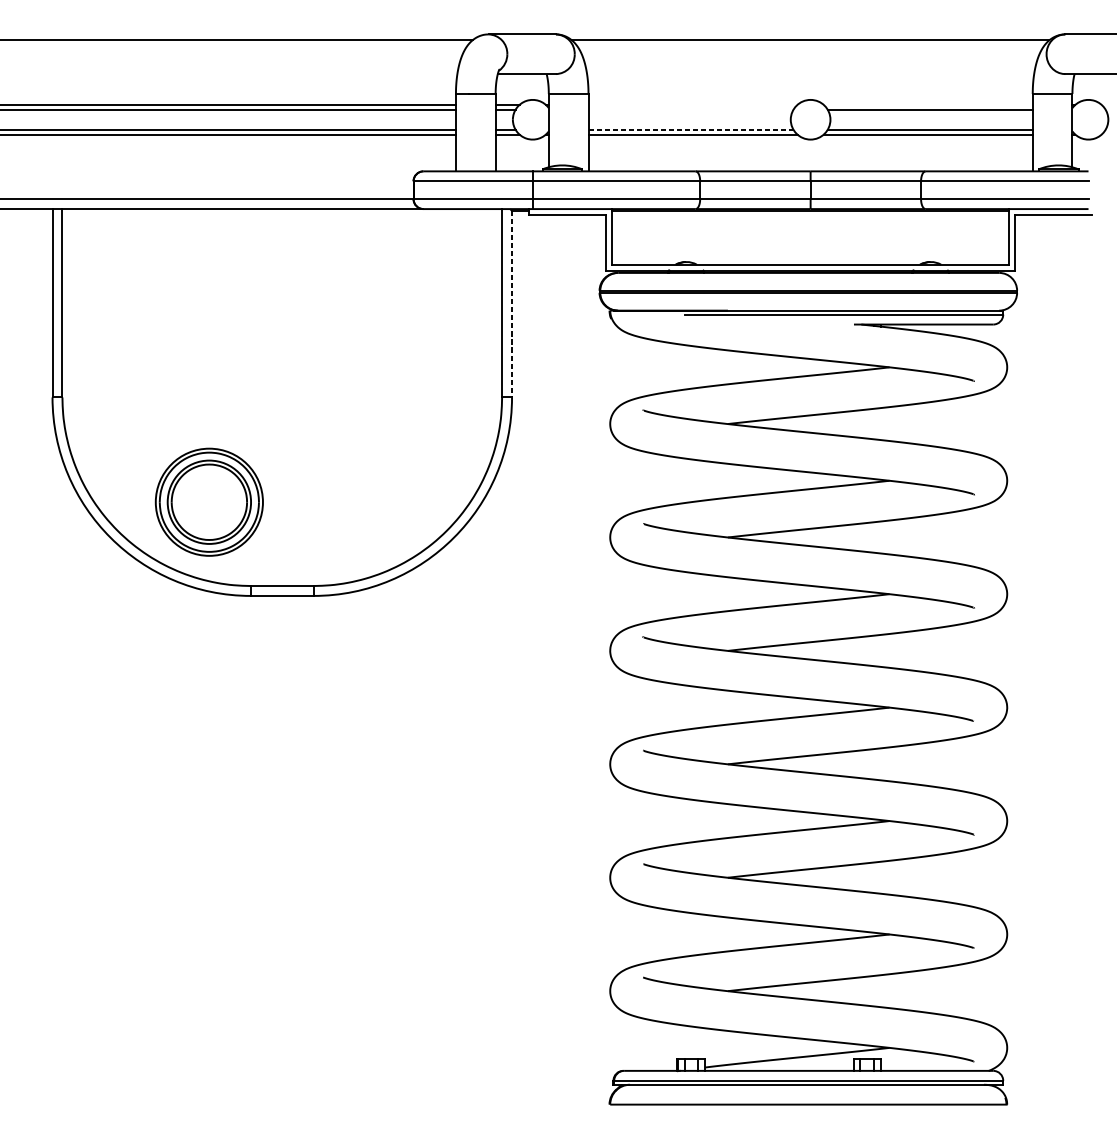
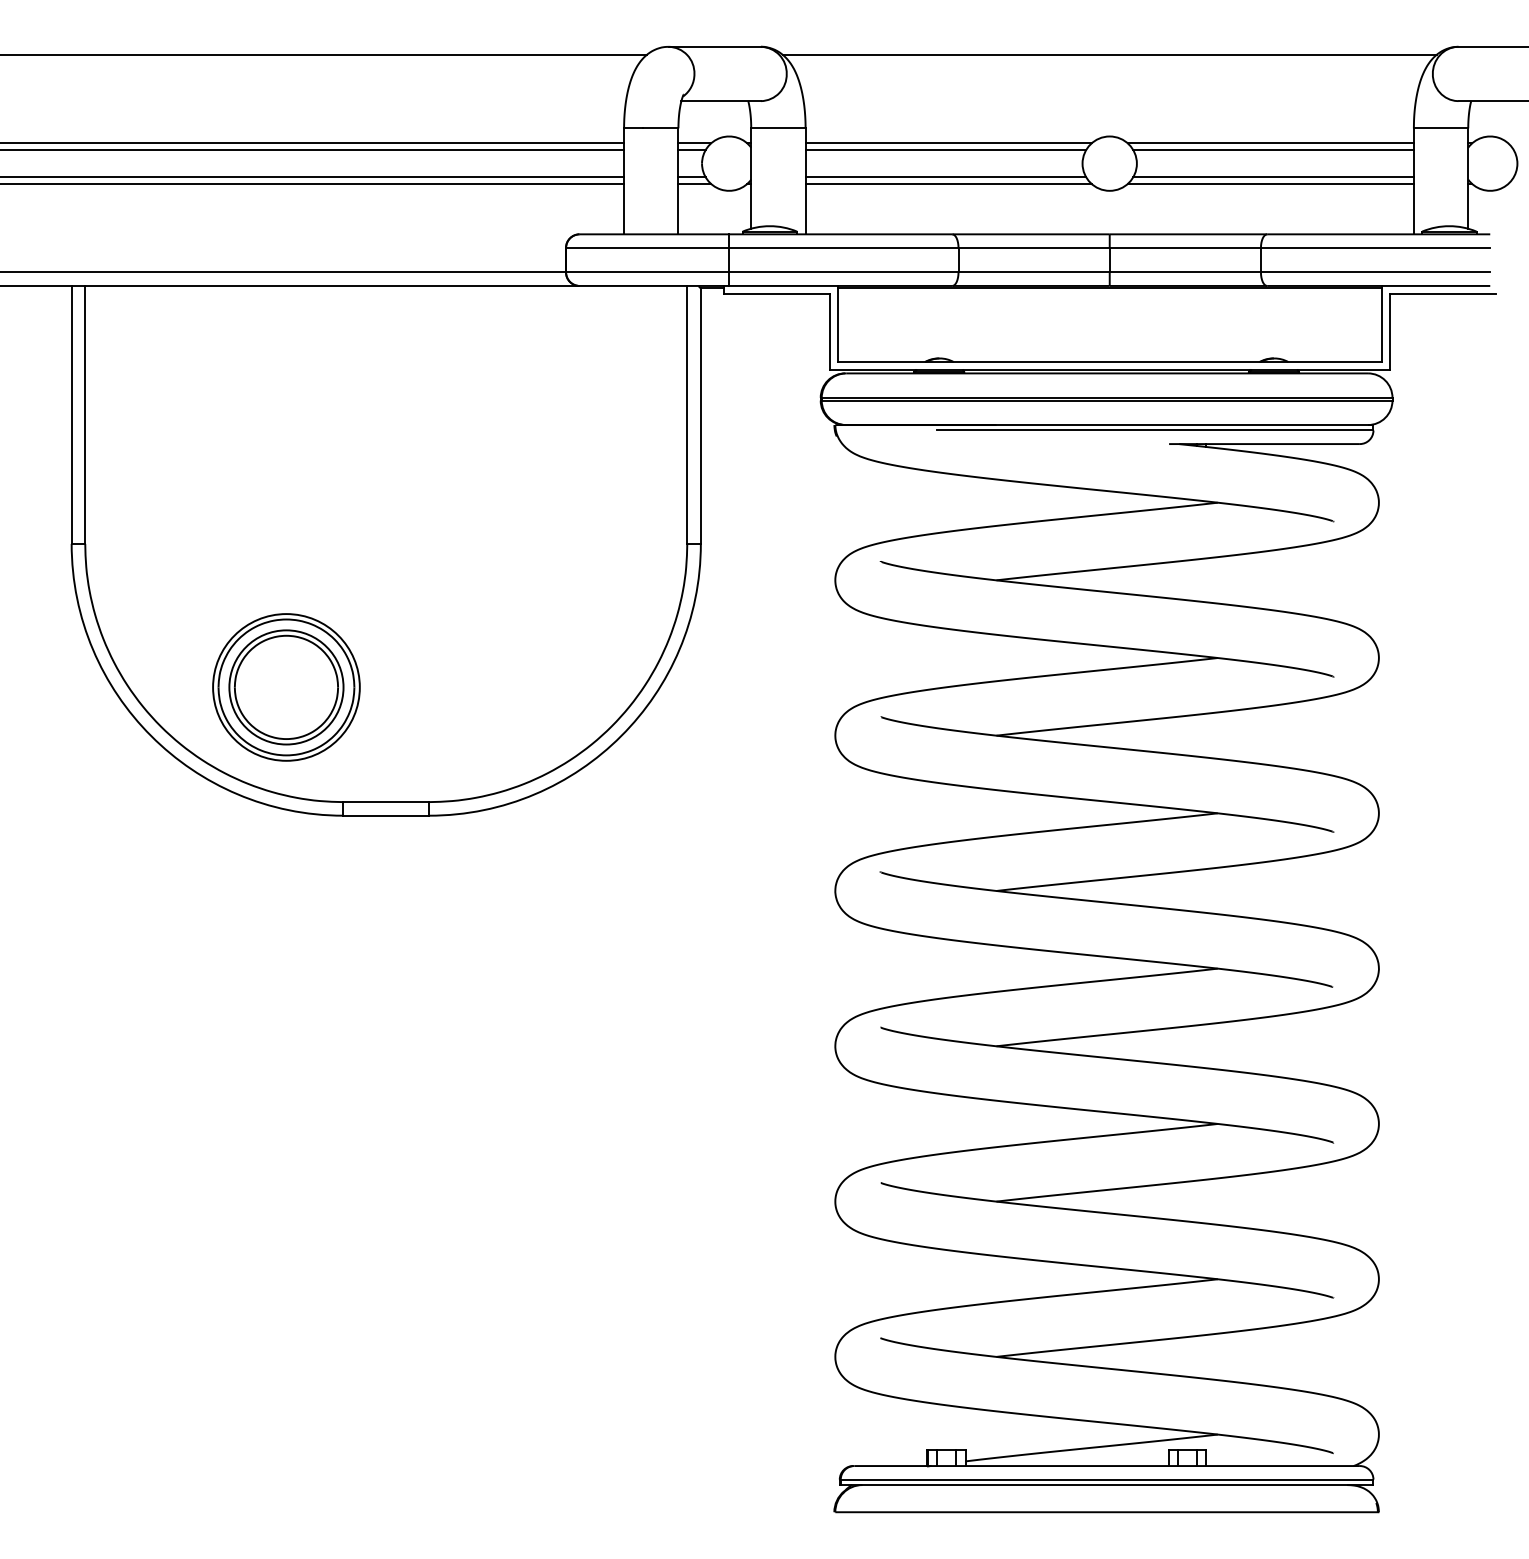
line: (692, 105) -> (948, 143), added
line: (928, 105) -> (1270, 143), added
line: (690, 110) -> (945, 150), added
line: (691, 129) -> (946, 177), dashed -> solid
line: (511, 304) -> (700, 416), dashed -> solid

